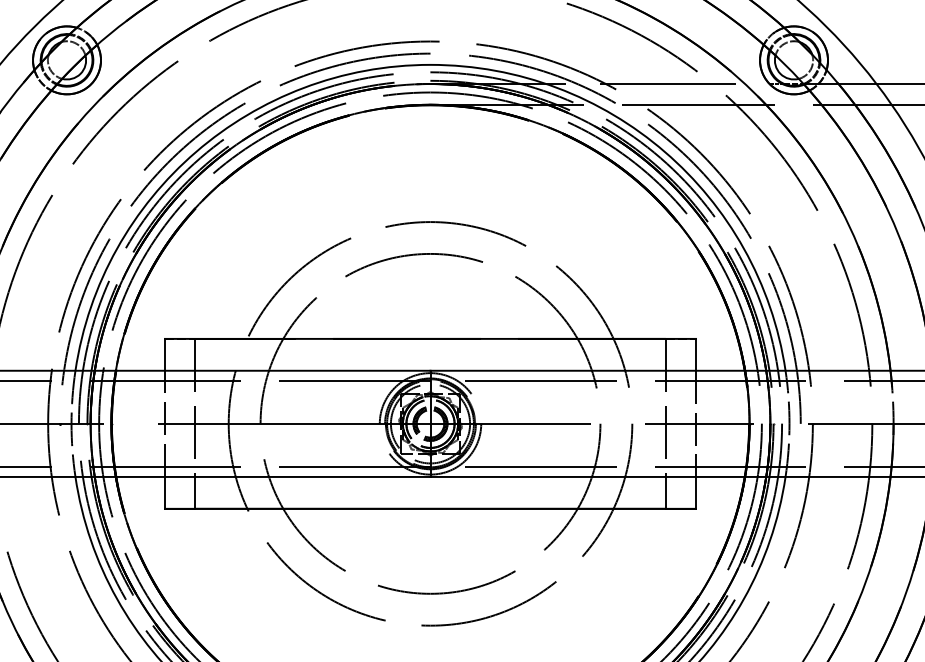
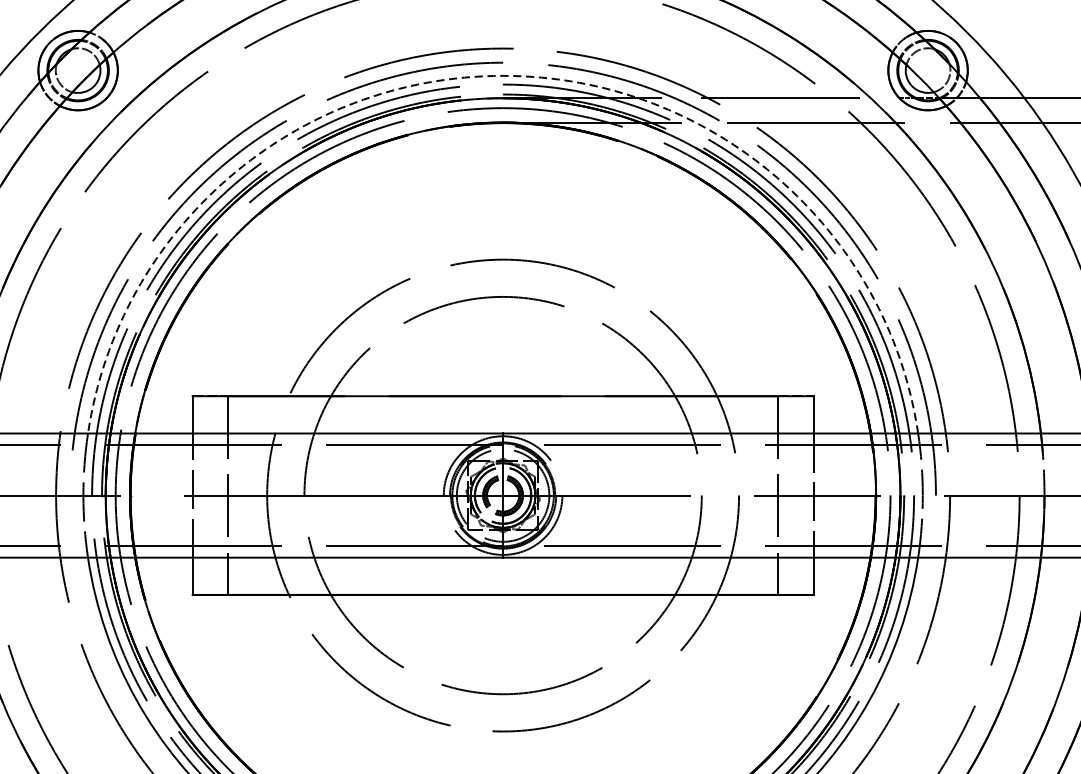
arc: (430, 64) -> (503, 75), solid -> dashed

